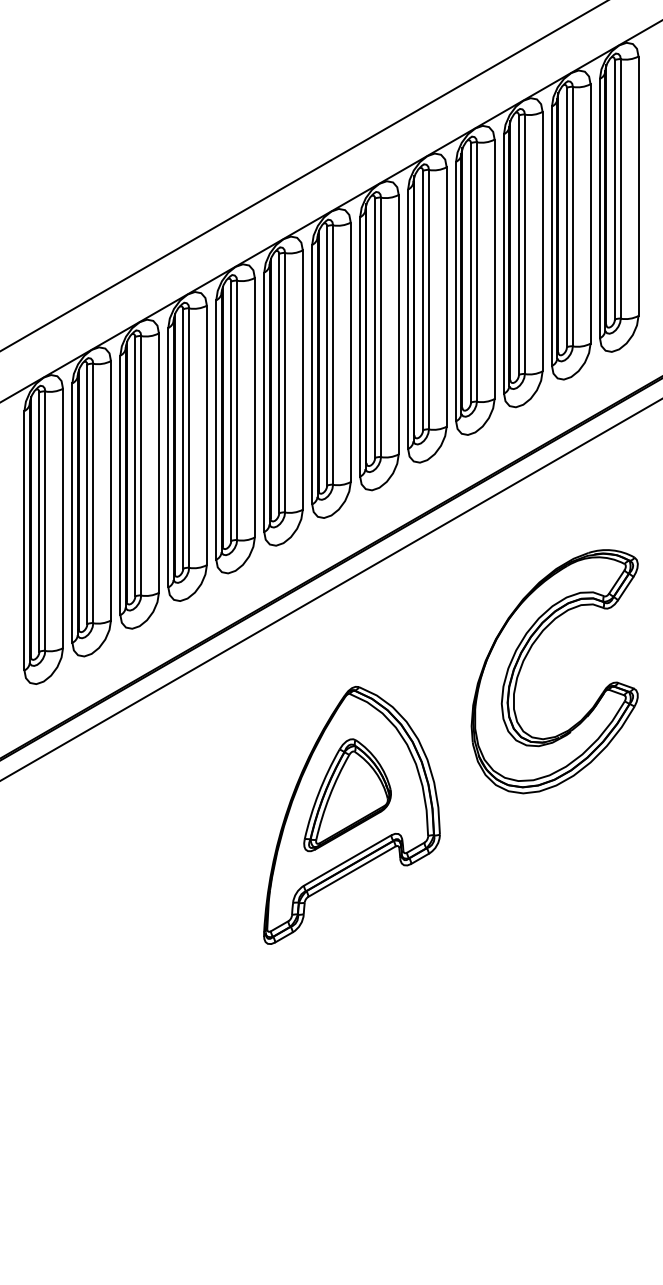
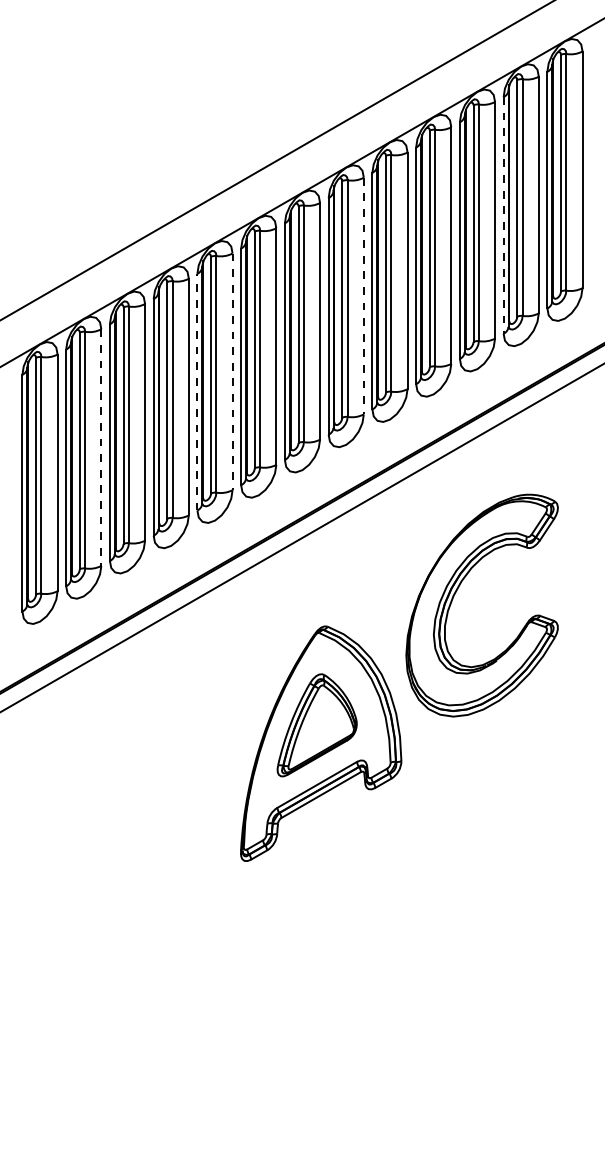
line: (551, 236) -> (503, 215), solid -> dashed
line: (398, 325) -> (363, 296), solid -> dashed
line: (254, 408) -> (232, 372), solid -> dashed
line: (216, 429) -> (197, 391), solid -> dashed
line: (111, 491) -> (101, 448), solid -> dashed
part: (528, 654) -> (458, 589), moved

